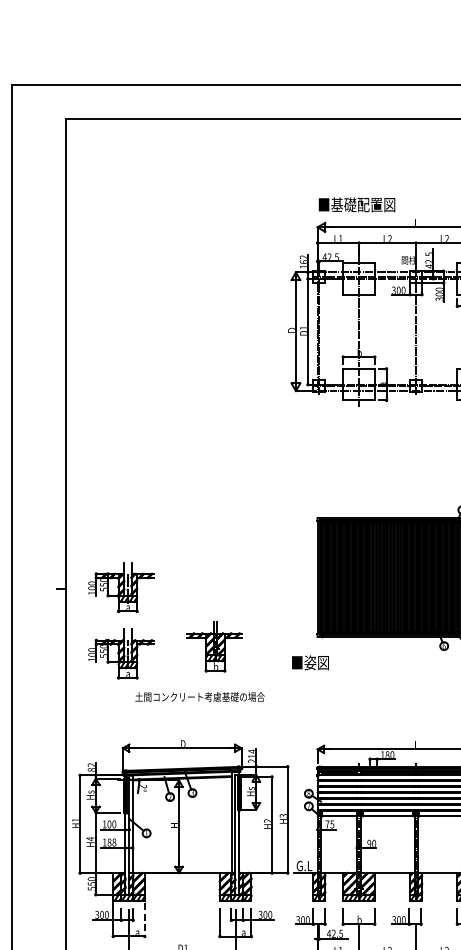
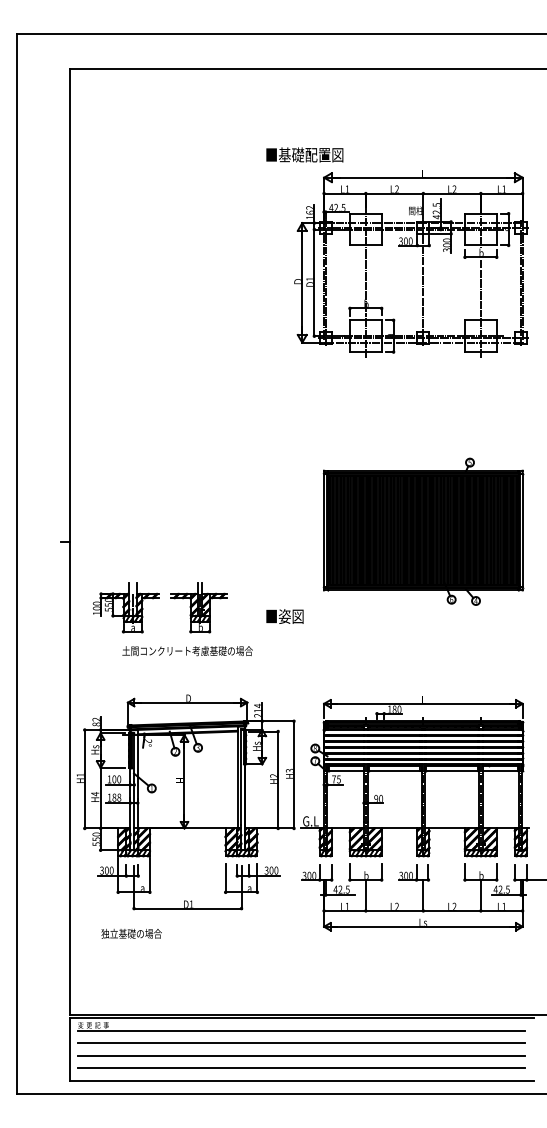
text: (356, 204) -> (304, 154), moved
part: (120, 587) -> (125, 540), removed
part: (213, 646) -> (198, 607), moved
text: (310, 662) -> (284, 616), moved
text: (199, 697) -> (187, 651), moved
line: (144, 919) -> (149, 875), dashed -> solid

